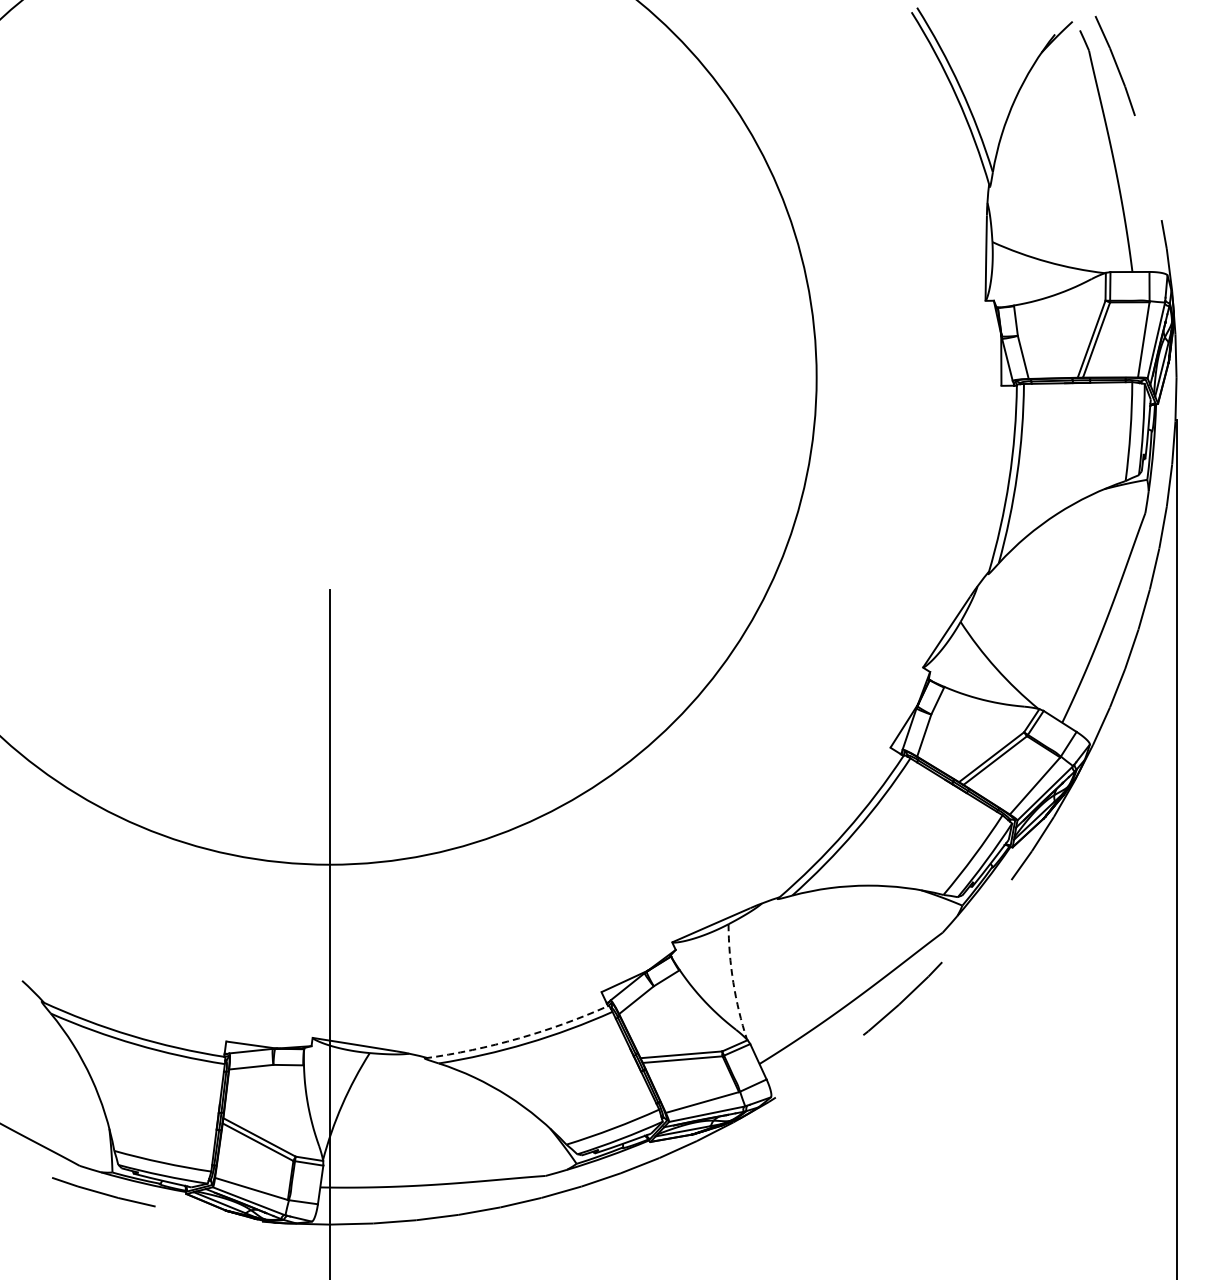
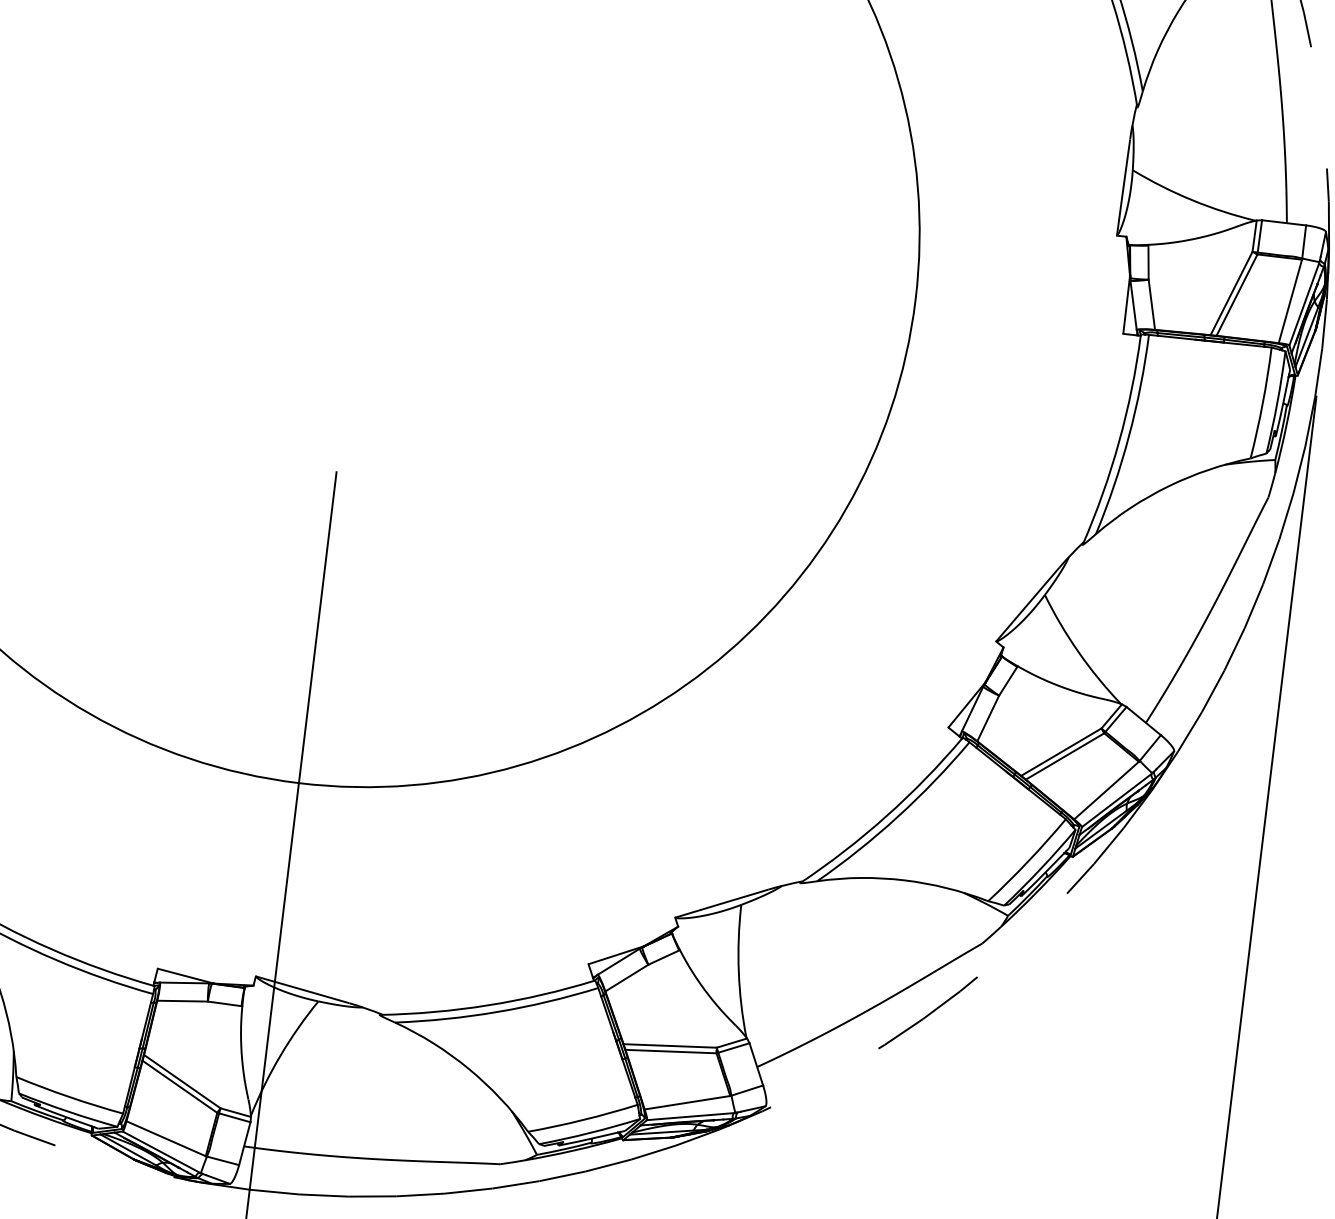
arc: (733, 982) -> (738, 971), dashed -> solid
arc: (518, 1038) -> (488, 1005), dashed -> solid

